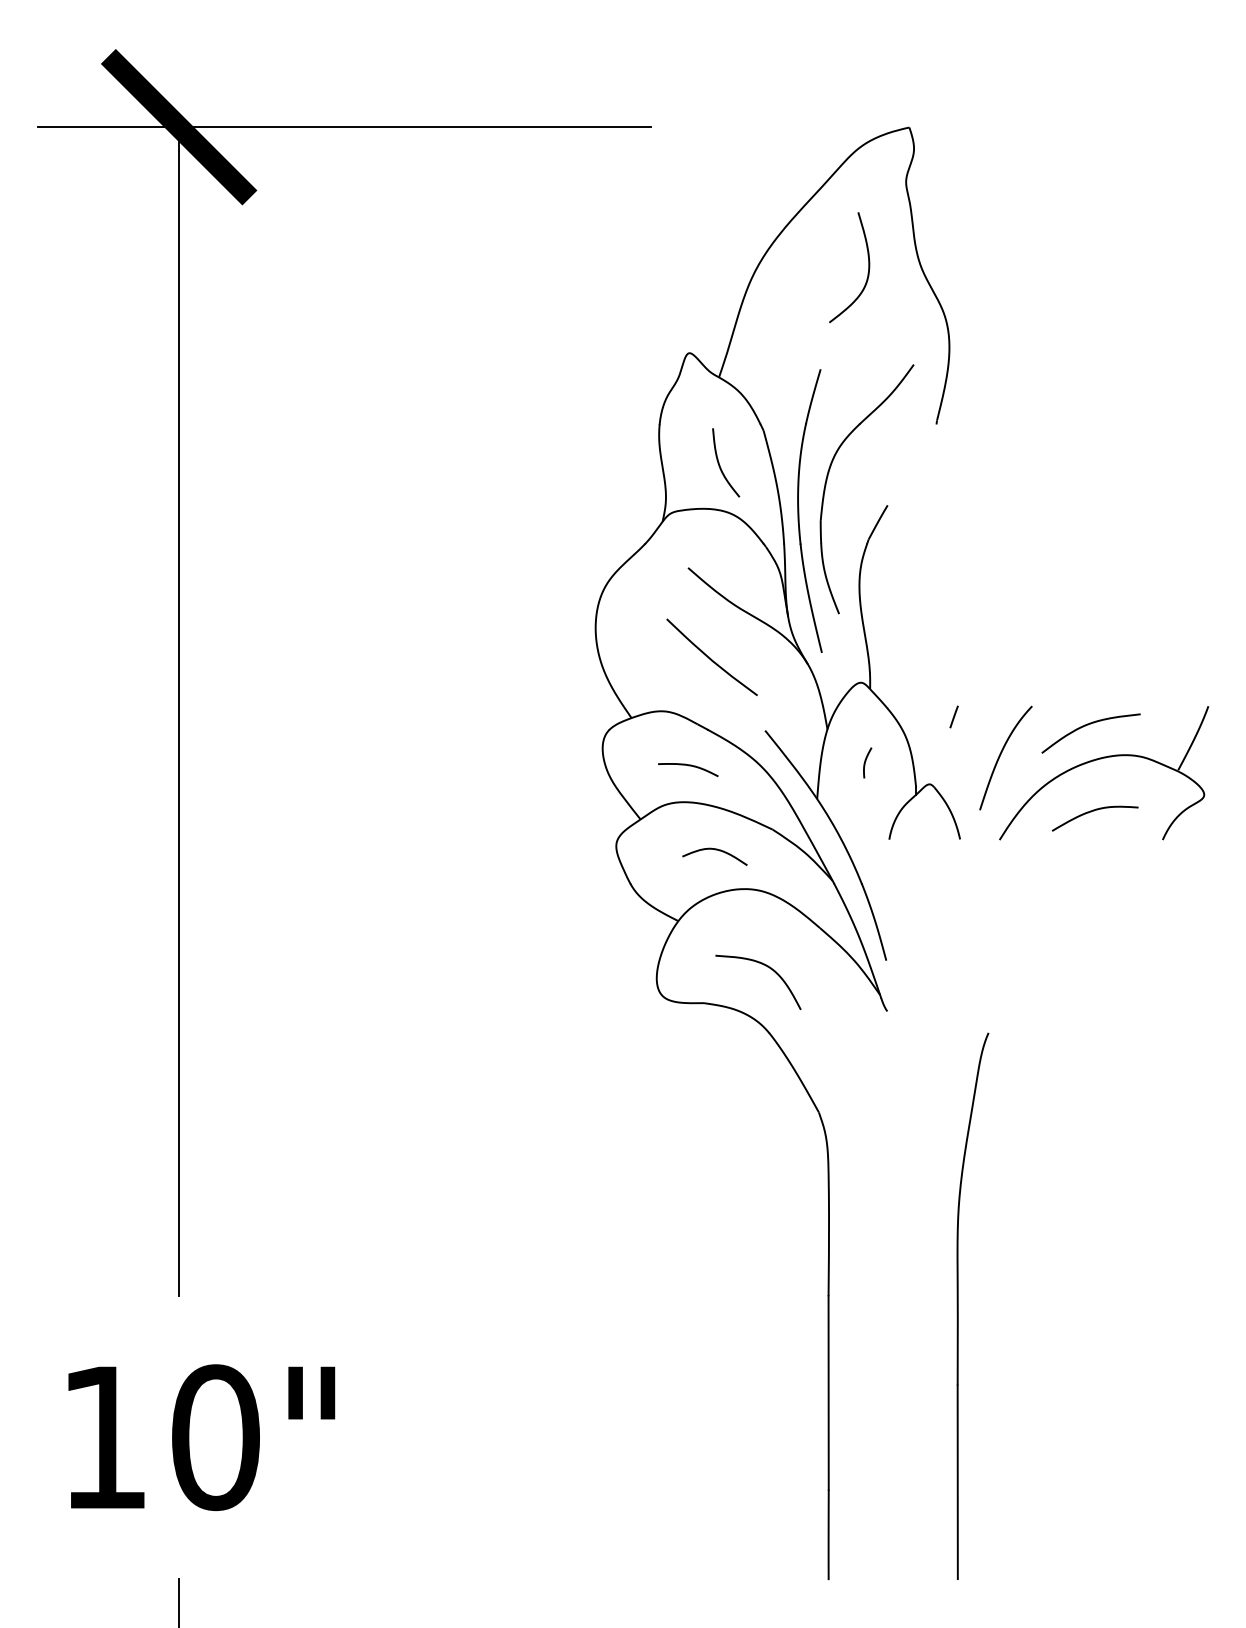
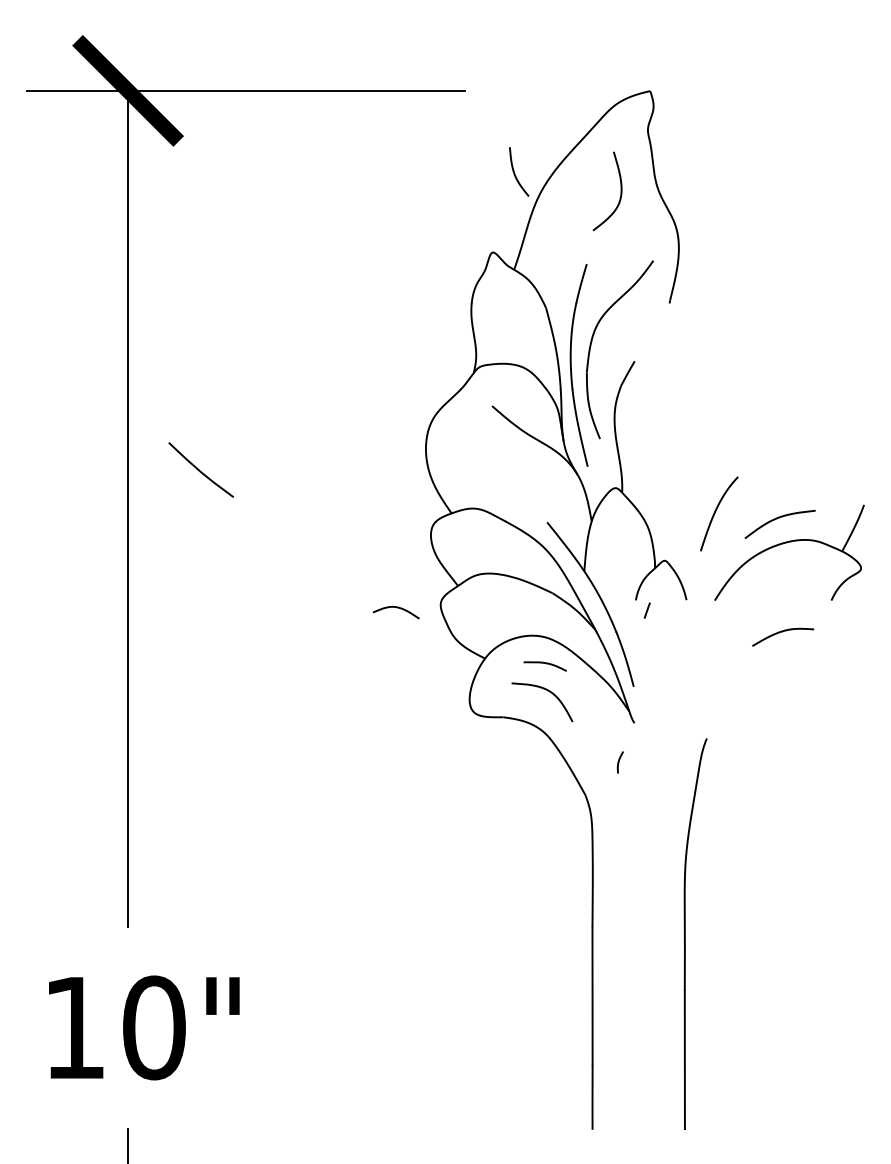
curve: (720, 465) -> (515, 173), moved
curve: (709, 656) -> (199, 469), moved
line: (953, 716) -> (646, 610), moved
curve: (1001, 754) -> (716, 511), moved
curve: (866, 762) -> (619, 762), moved
curve: (690, 767) -> (546, 664), moved
curve: (1094, 811) -> (782, 632), moved
curve: (715, 851) -> (396, 608), moved

